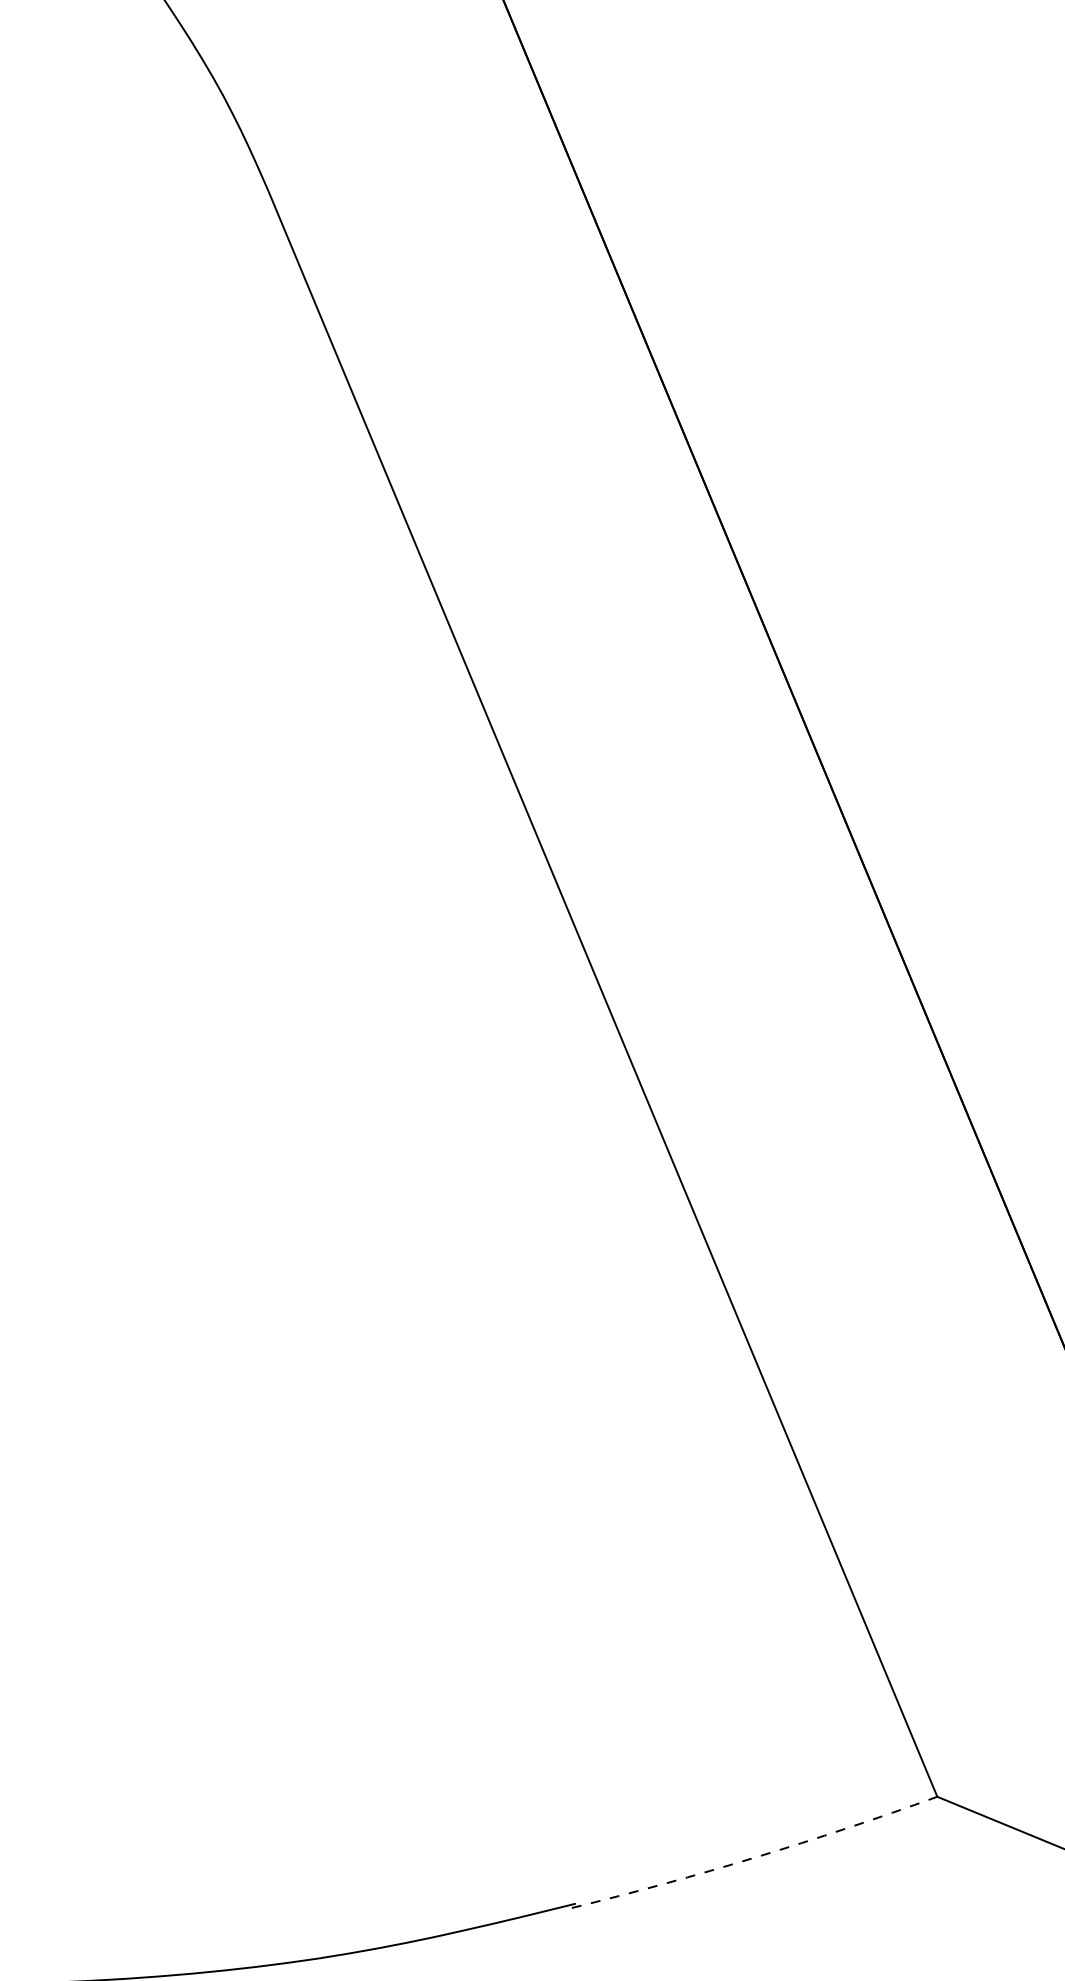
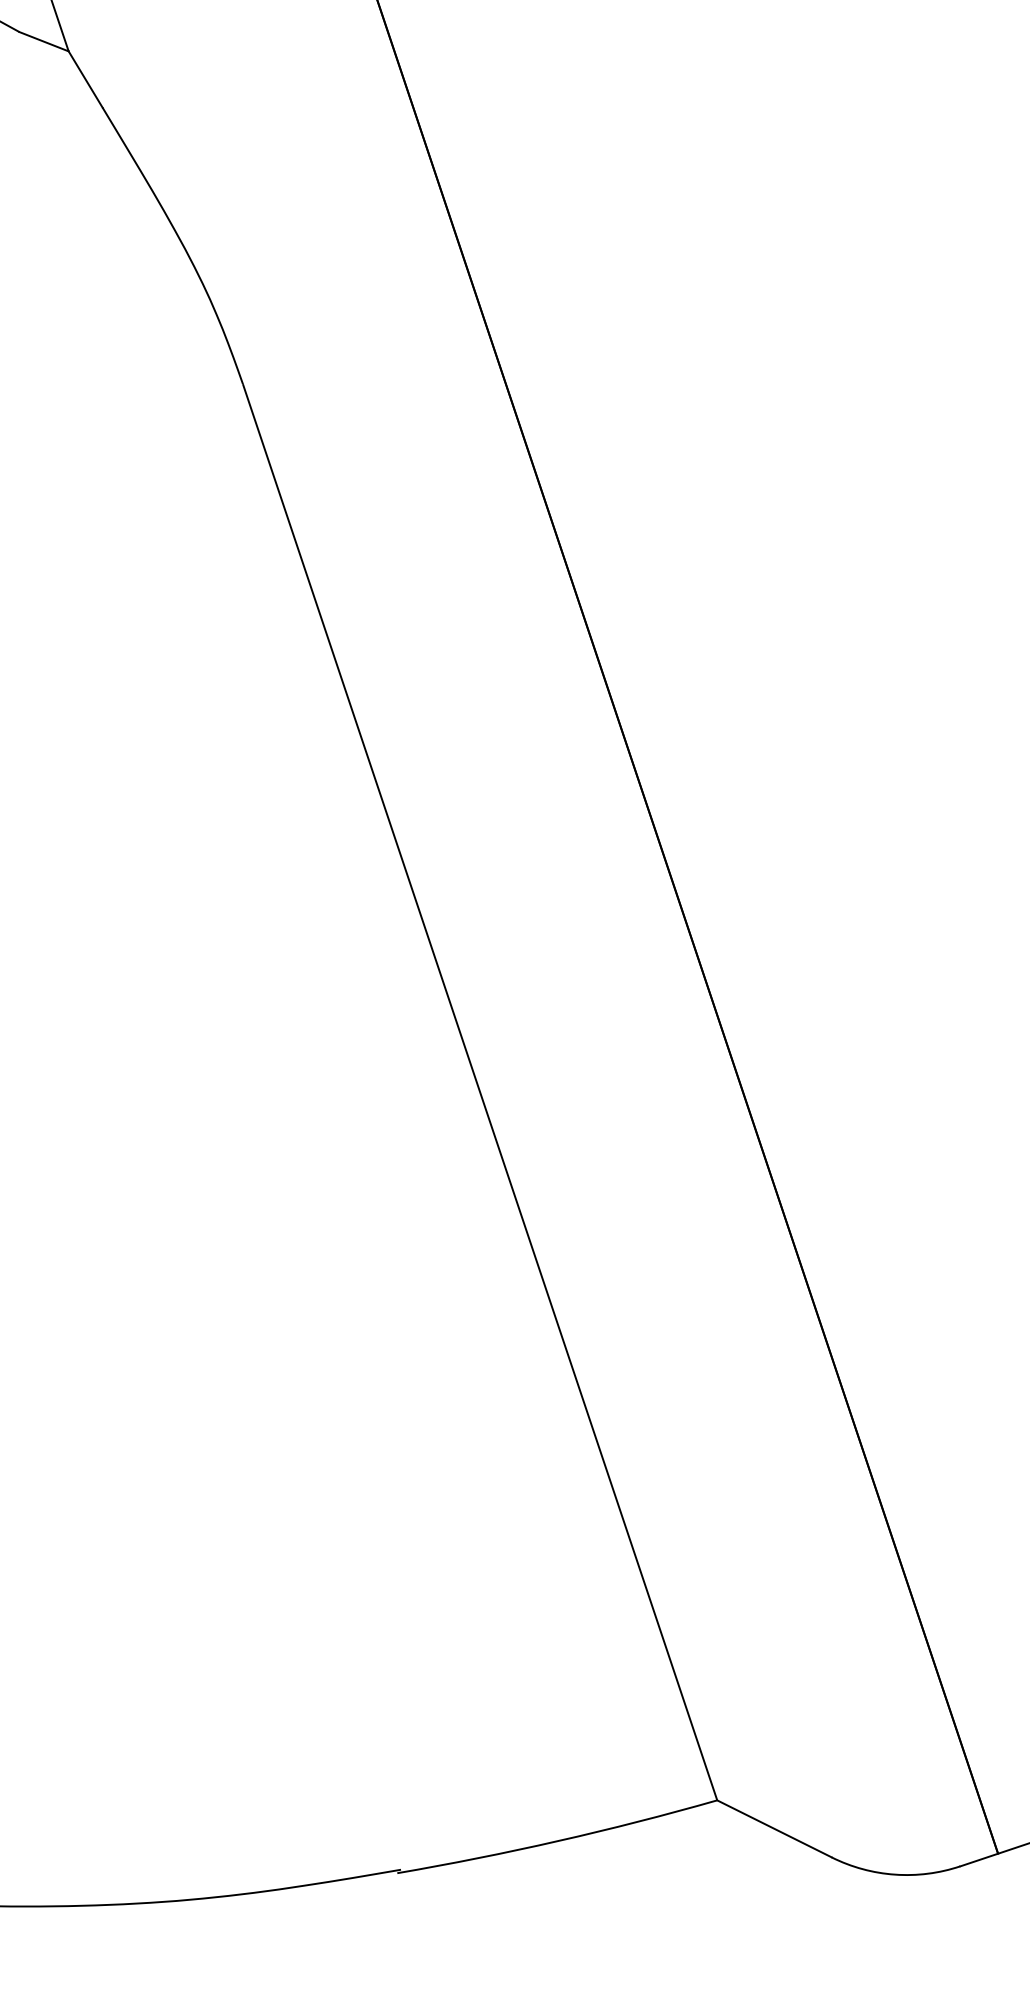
arc: (756, 1857) -> (558, 1841), dashed -> solid

